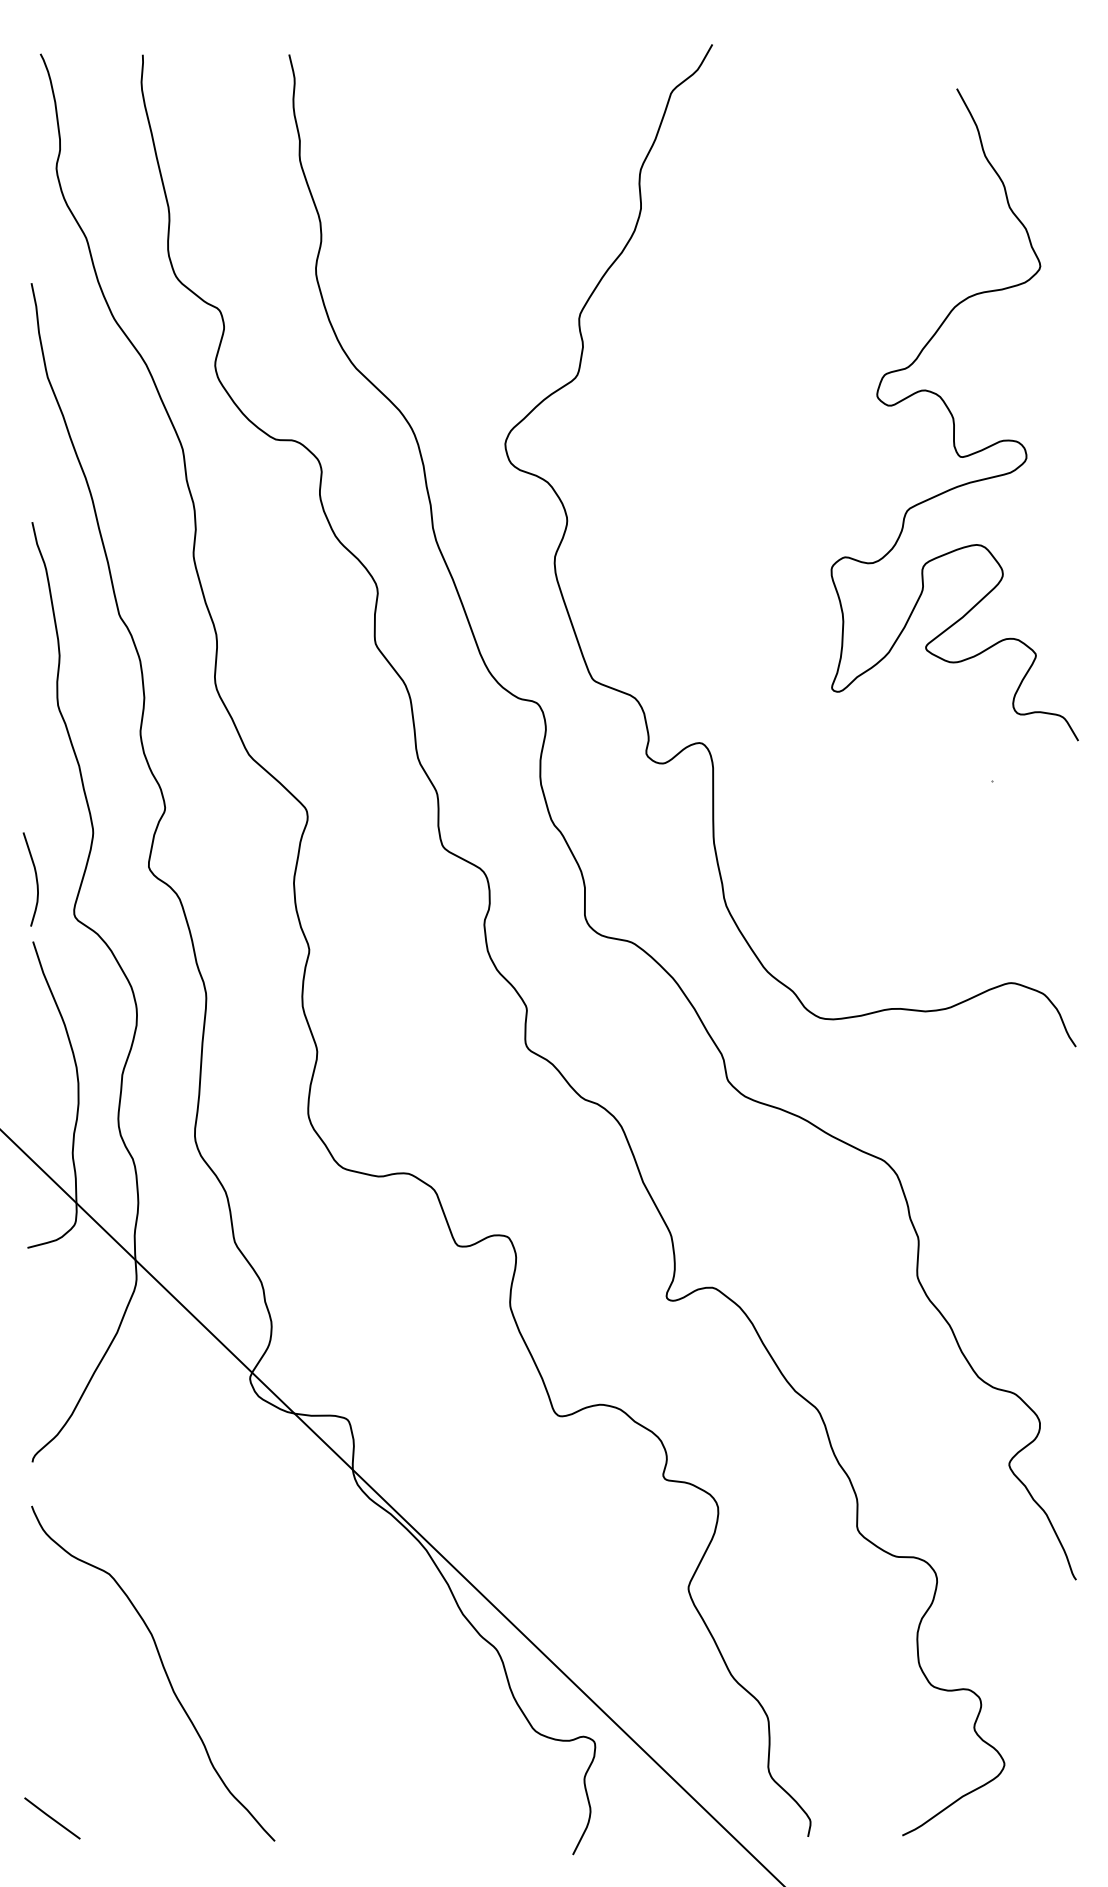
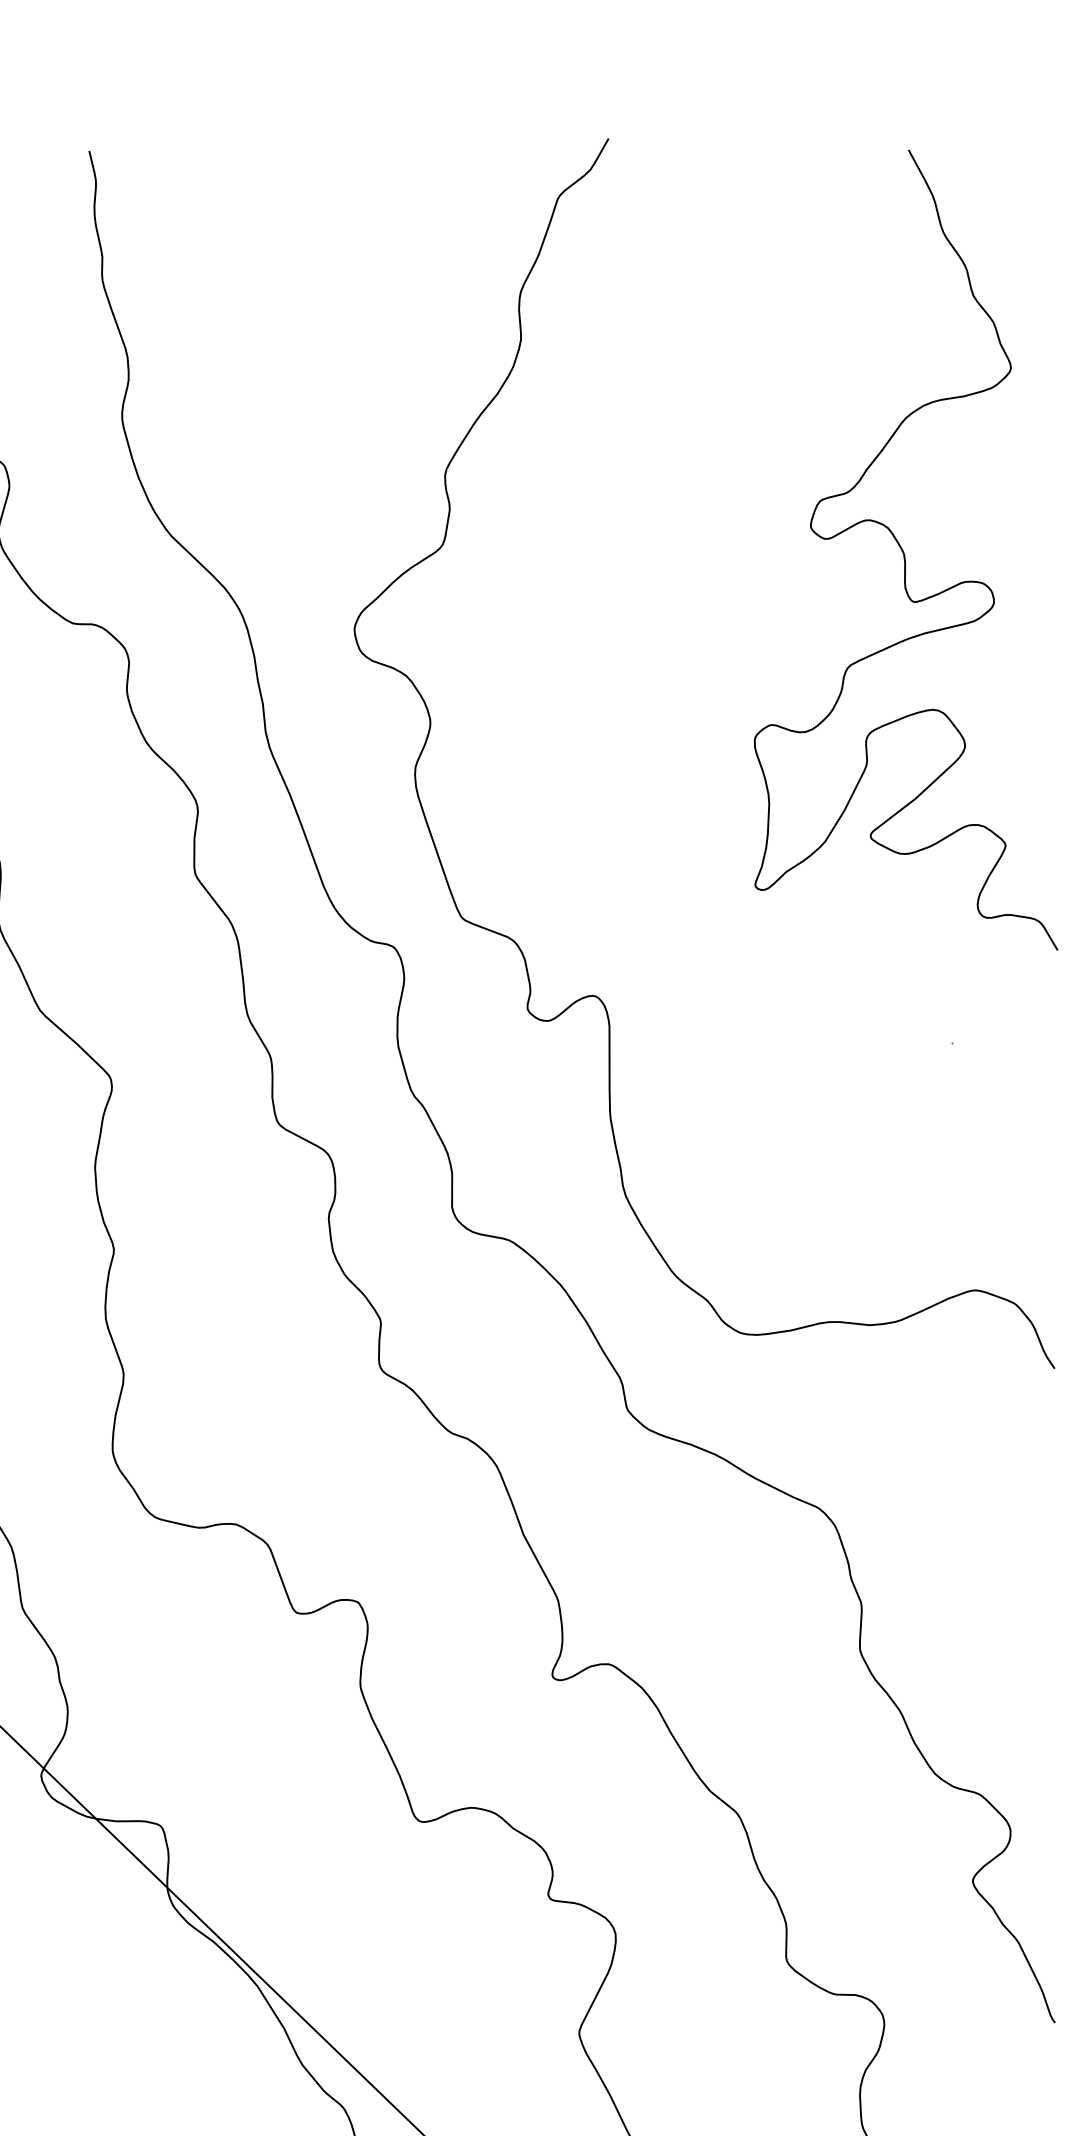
curve: (952, 414) -> (903, 549), moved

